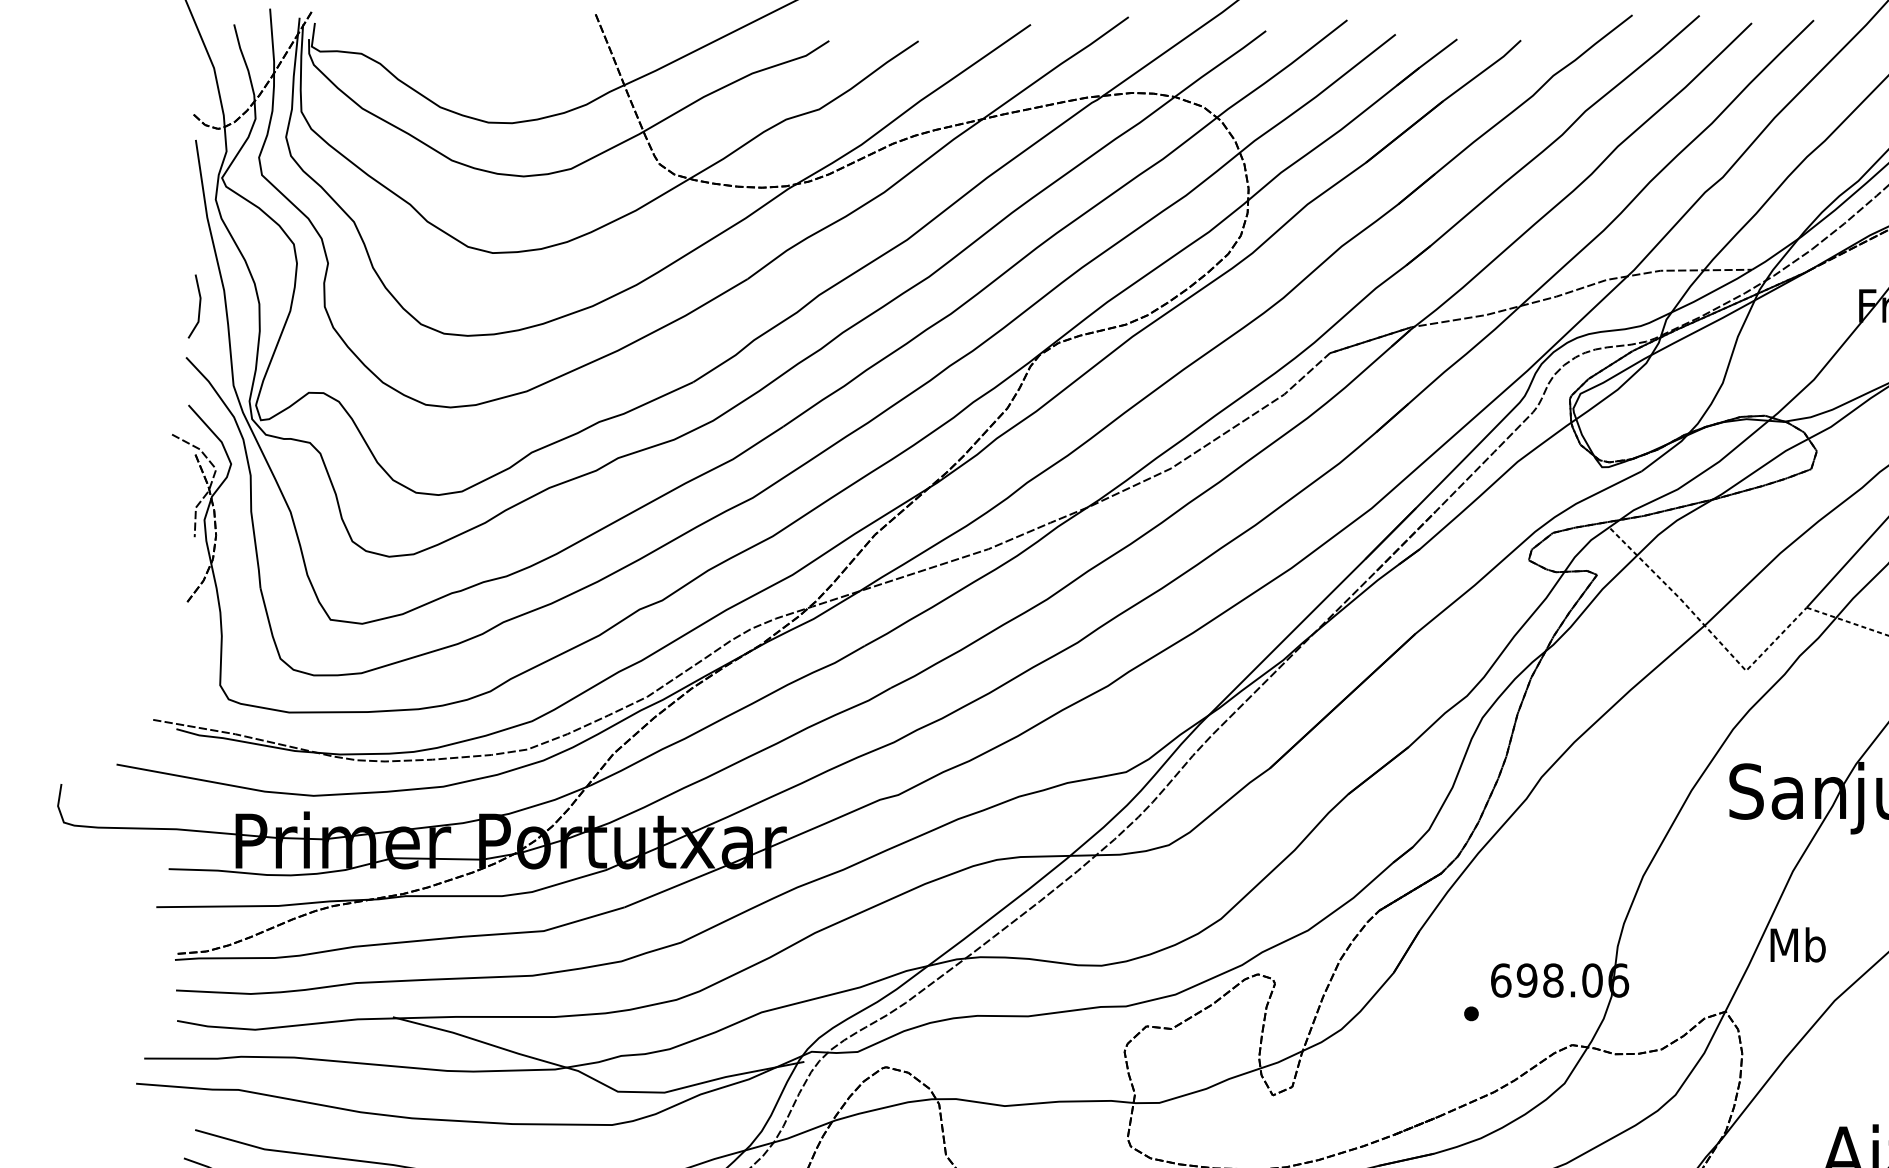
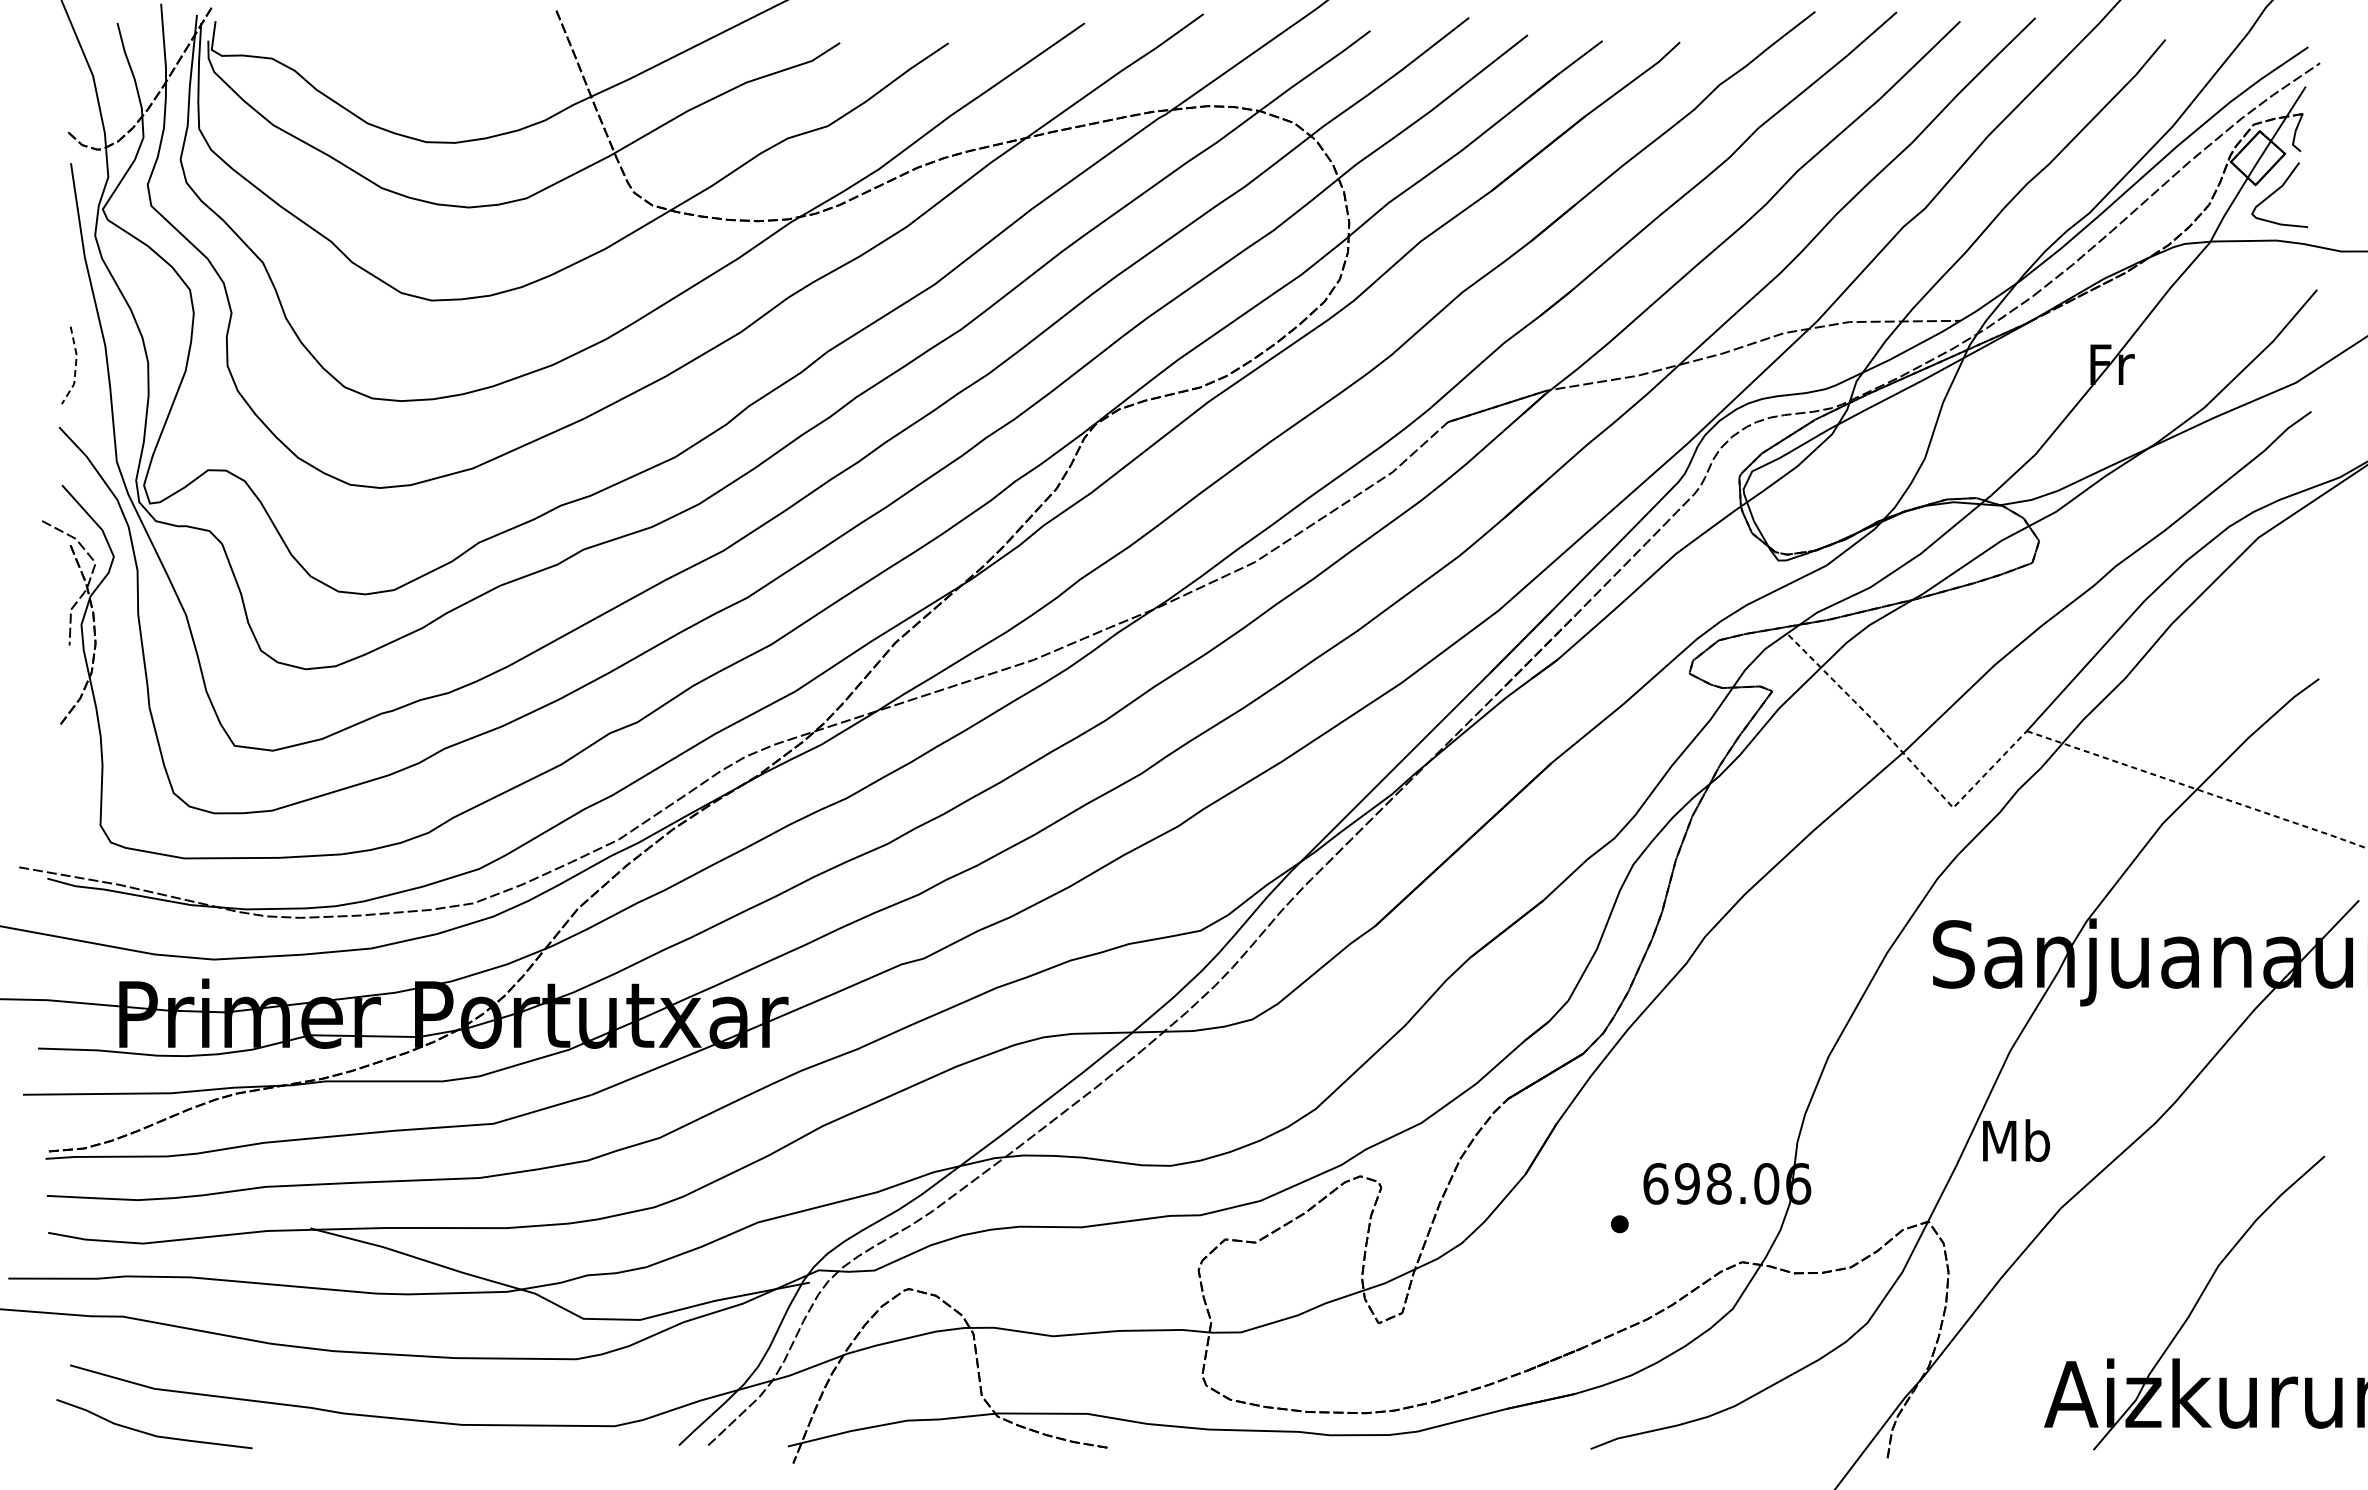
line: (199, 308) -> (75, 367), solid -> dashed

